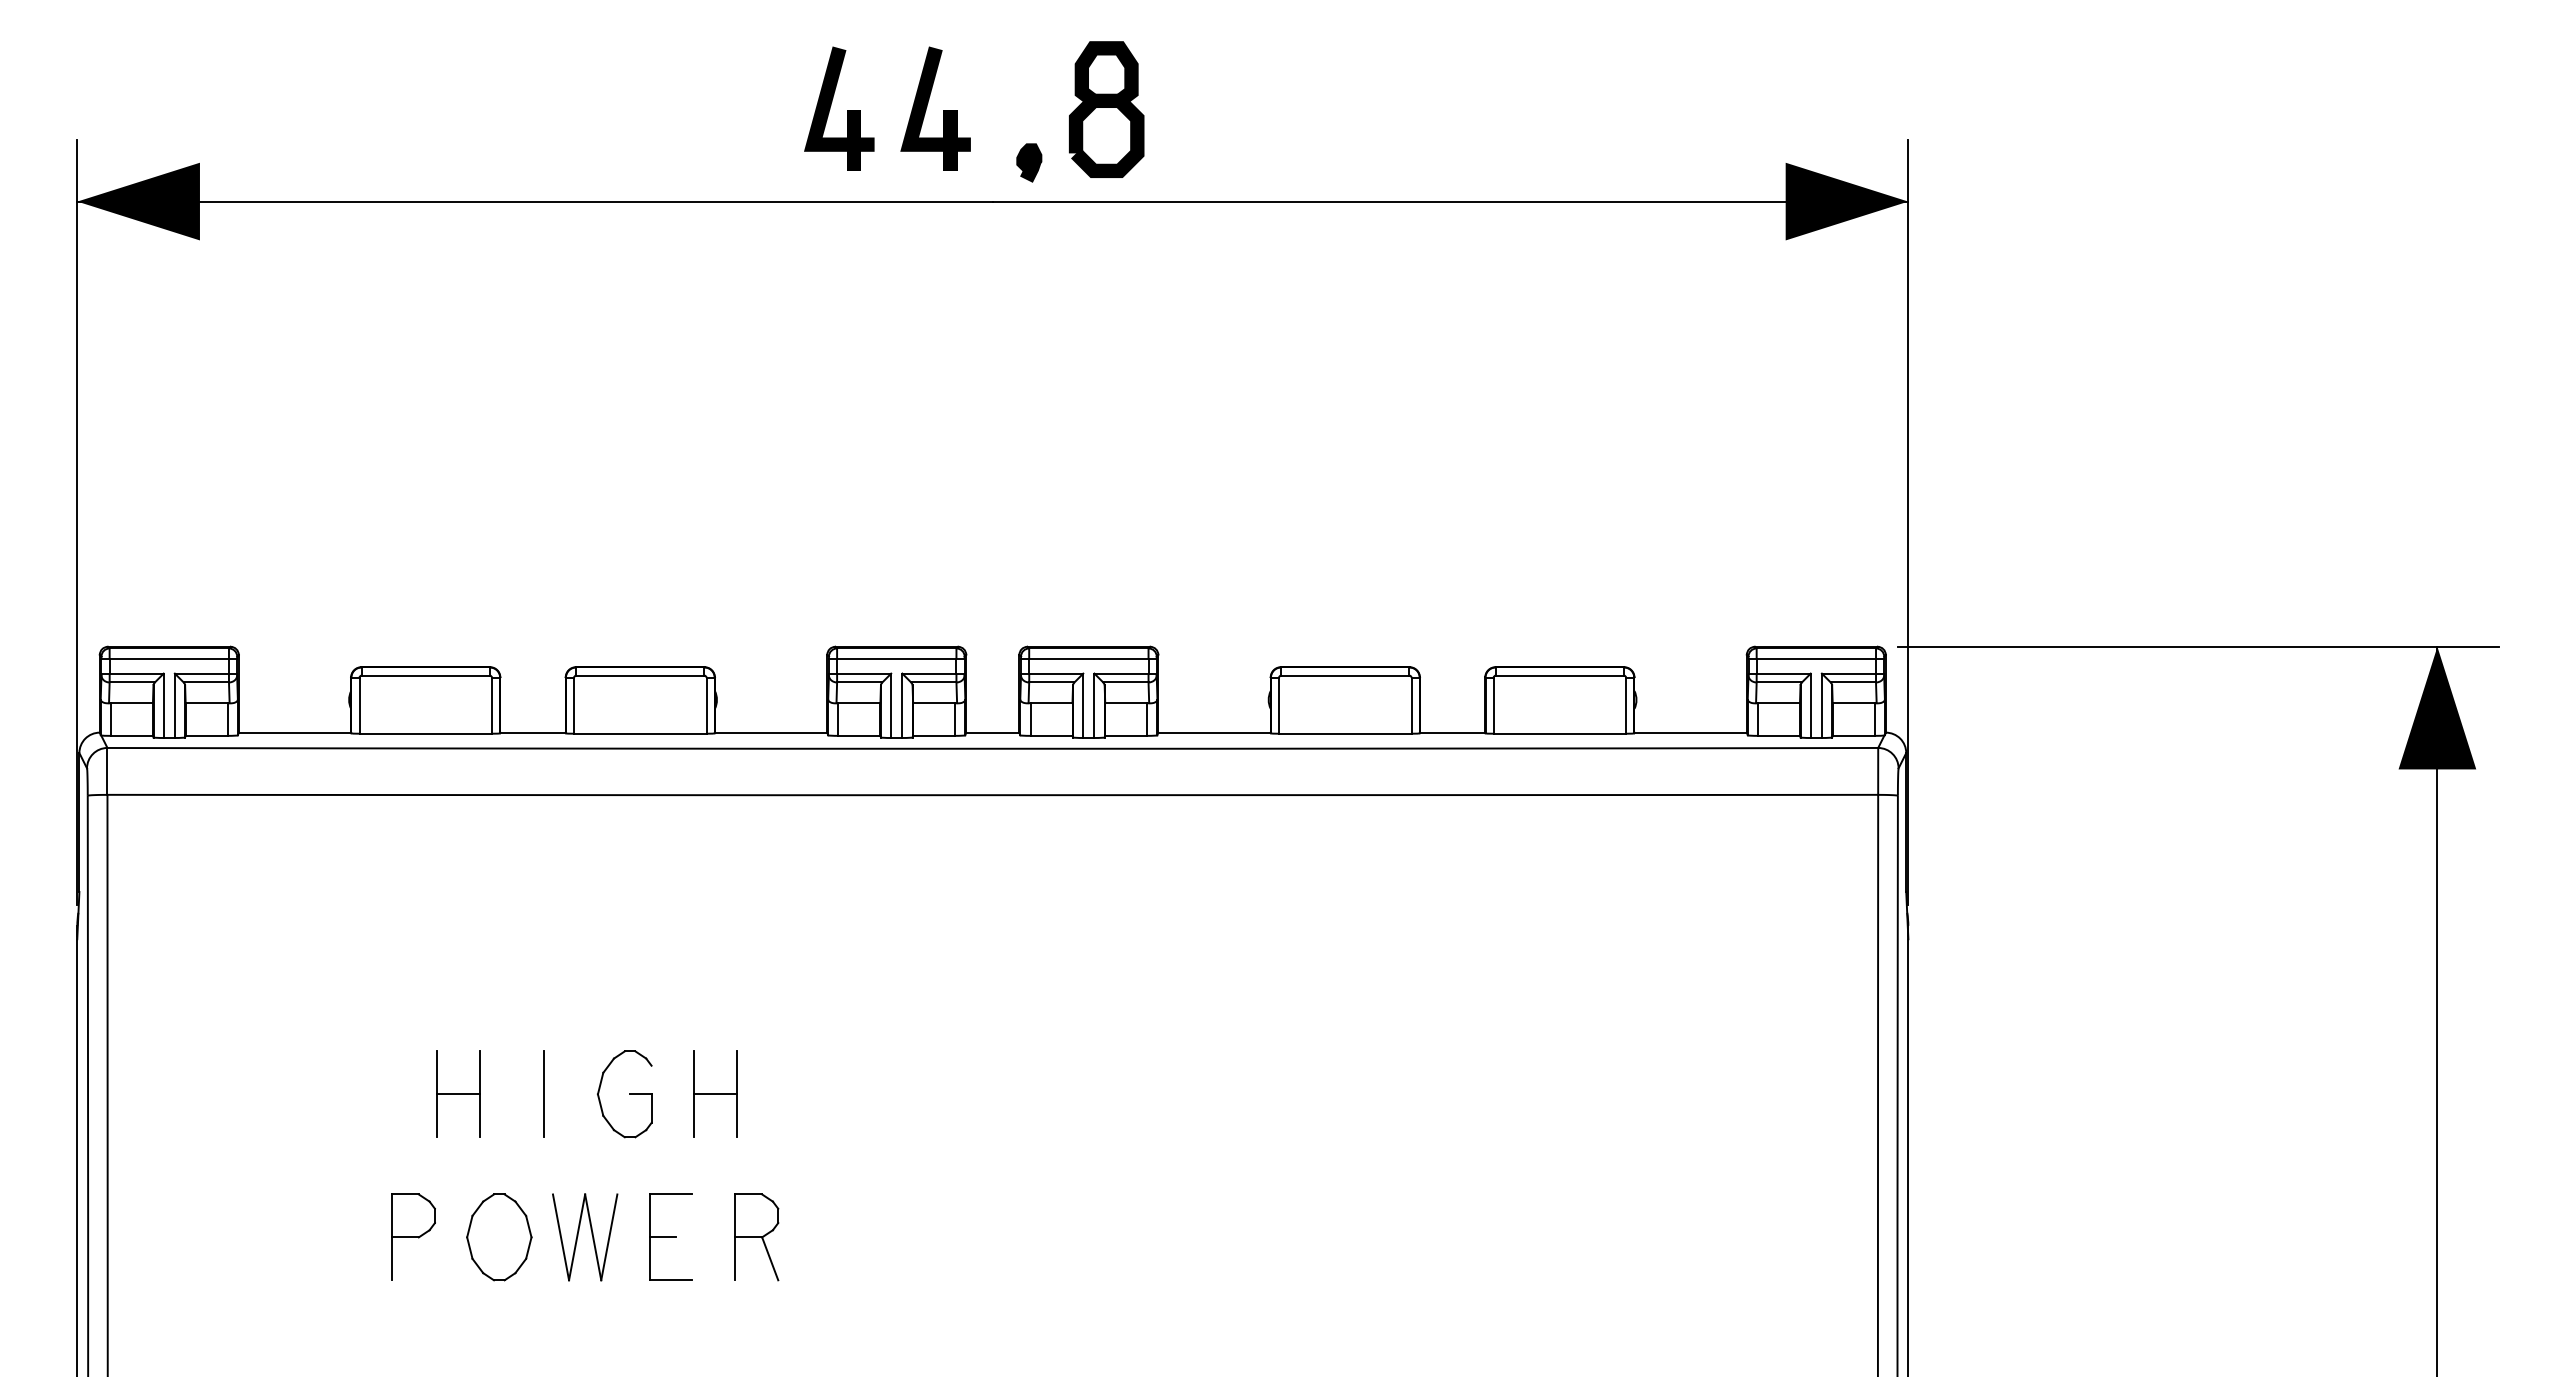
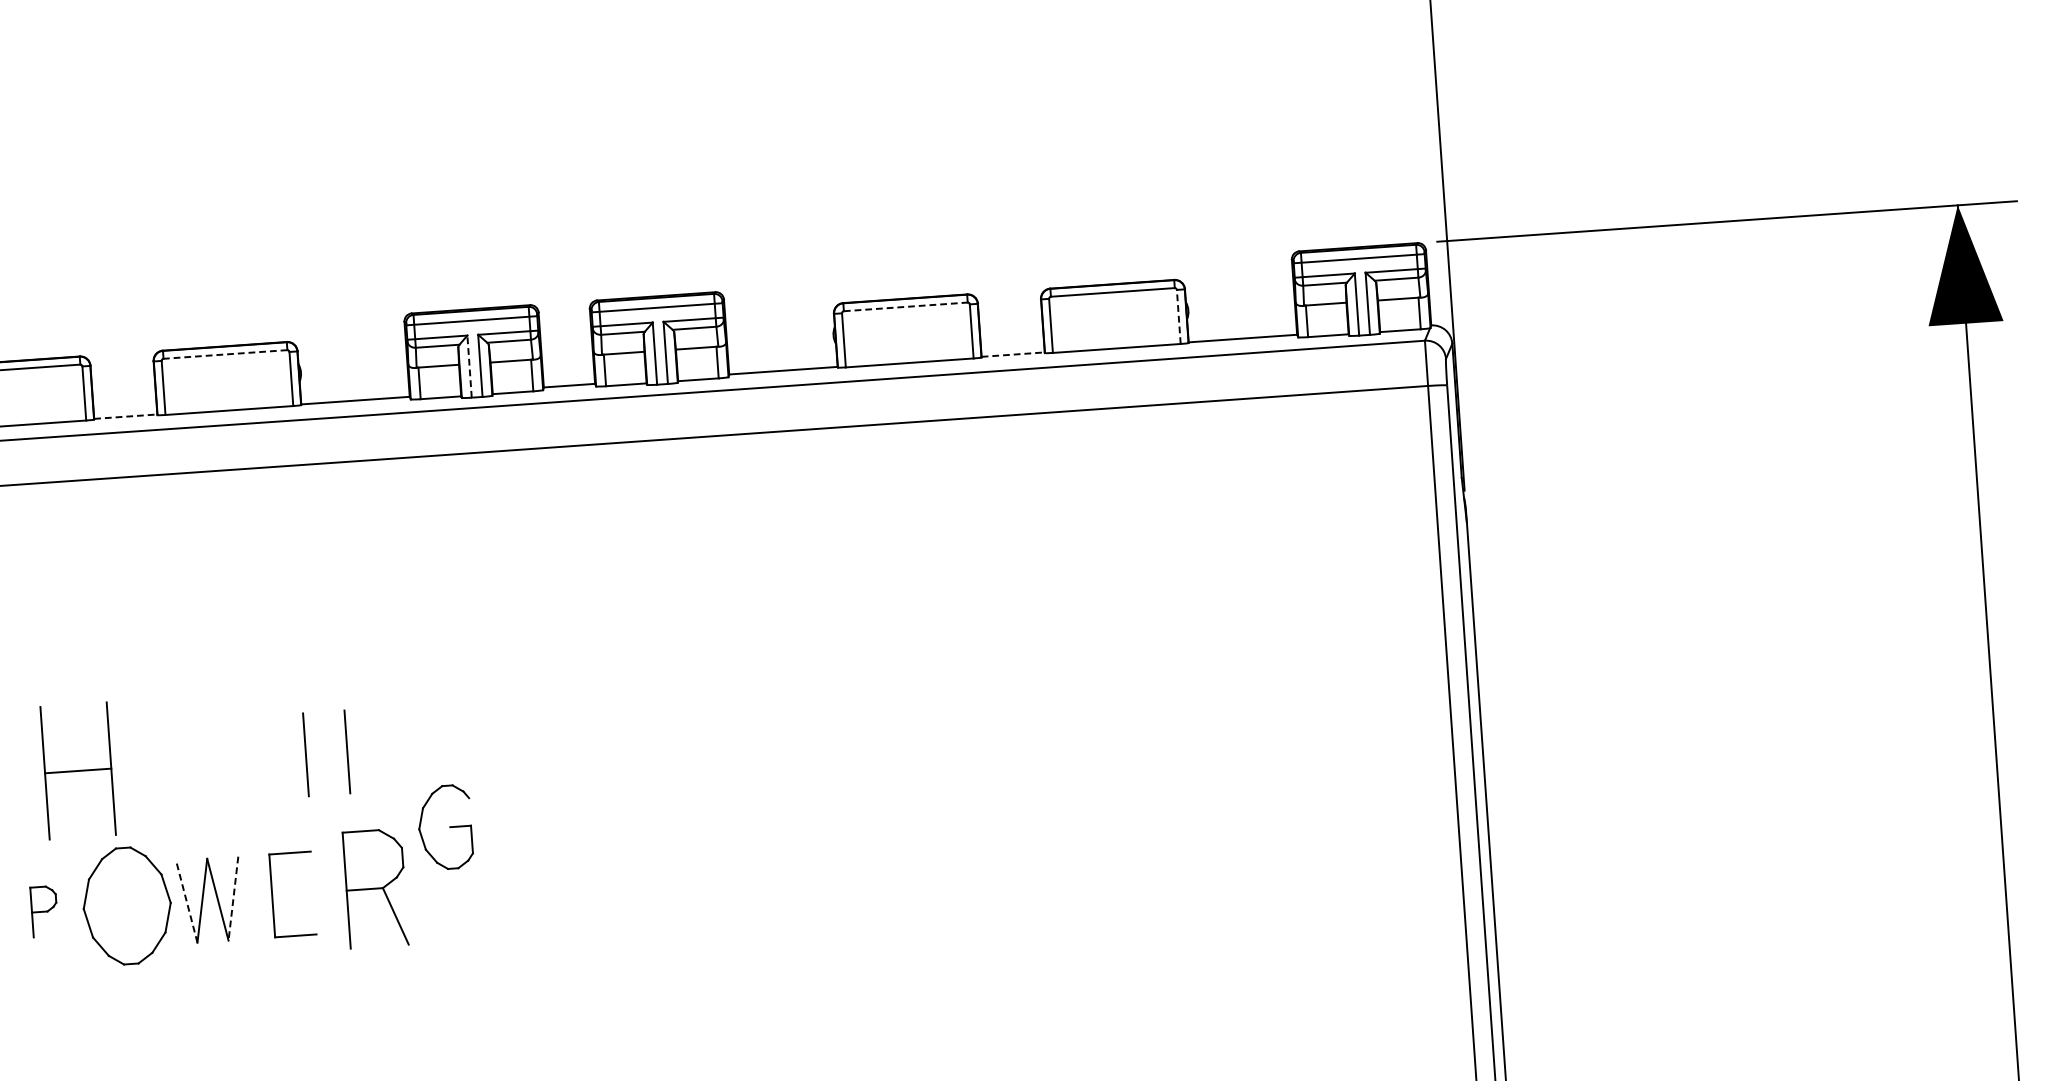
line: (639, 675) -> (224, 354), solid -> dashed
line: (1345, 675) -> (905, 306), solid -> dashed
line: (891, 705) -> (469, 366), solid -> dashed
line: (1626, 705) -> (1179, 316), solid -> dashed
line: (533, 732) -> (126, 416), solid -> dashed
line: (1452, 732) -> (1013, 354), solid -> dashed
part: (458, 1093) -> (78, 769), size x1.6
line: (544, 1094) -> (161, 765), removed
part: (624, 1094) -> (444, 827), moved
line: (715, 1094) -> (326, 753), removed
part: (413, 1236) -> (44, 911), size x0.6
part: (499, 1237) -> (127, 906), size x1.4
line: (561, 1237) -> (187, 901), solid -> dashed
line: (609, 1237) -> (233, 898), solid -> dashed
line: (662, 1237) -> (284, 895), removed
part: (756, 1237) -> (375, 888), size x1.4

